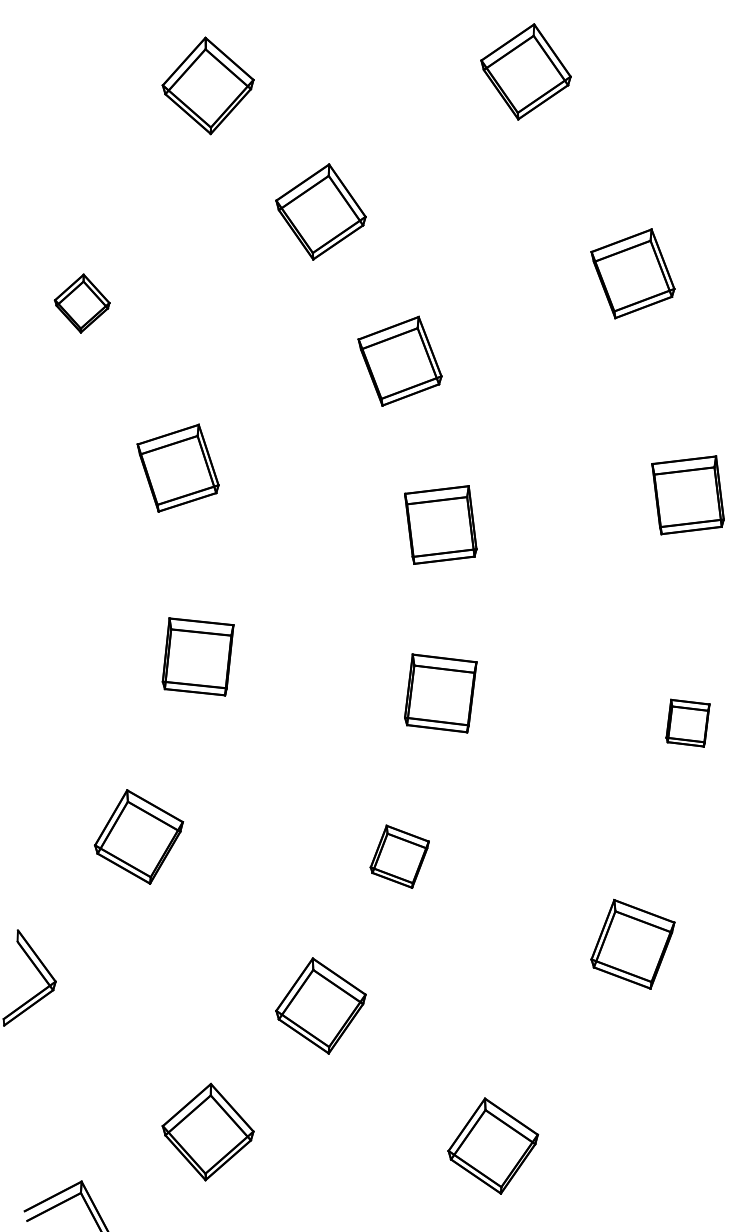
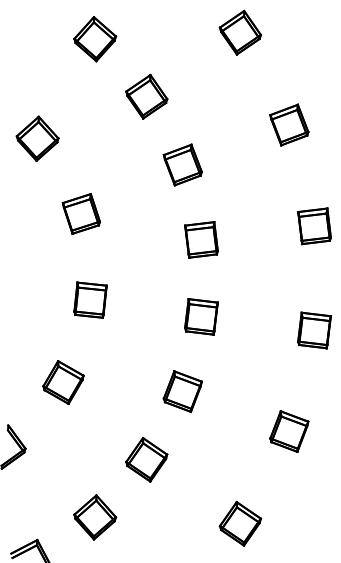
part: (82, 303) -> (37, 138), size x1.67
part: (688, 723) -> (314, 330), size x1.67
part: (399, 856) -> (182, 391), size x1.43
part: (493, 1145) -> (240, 523), moved

